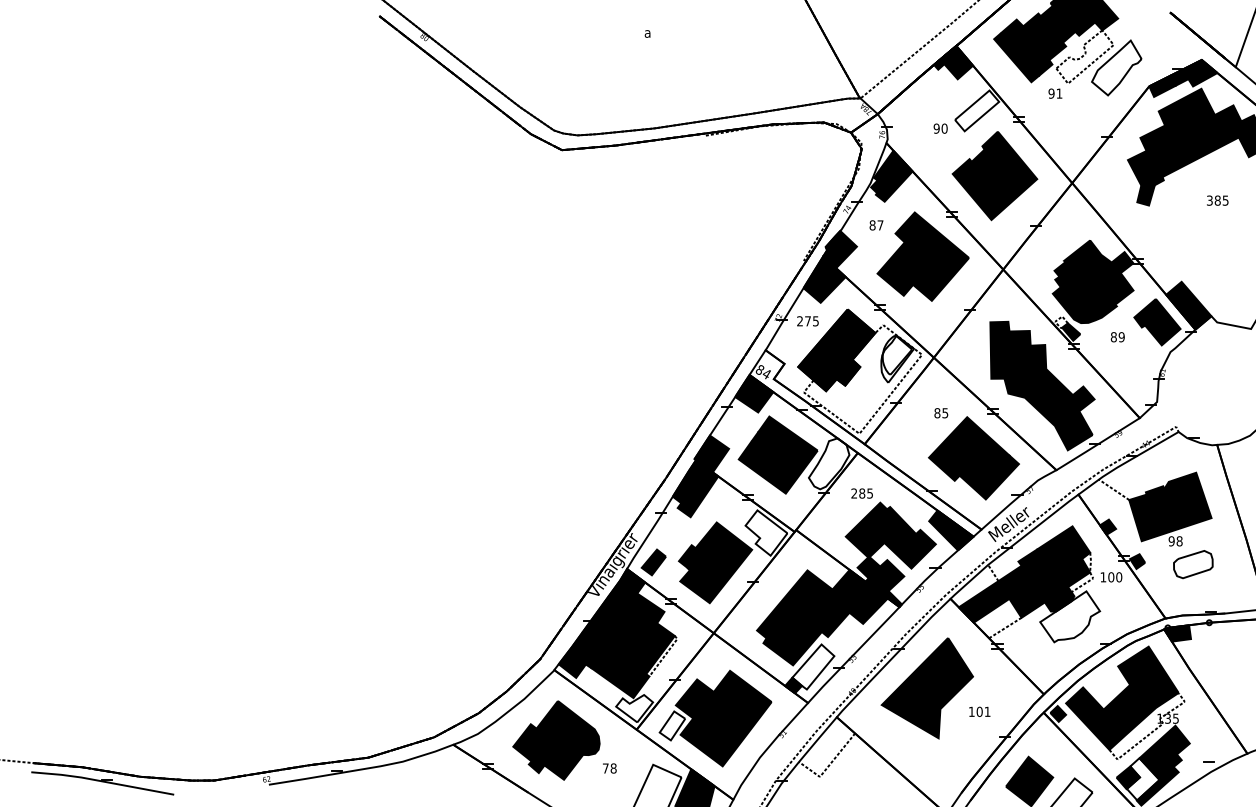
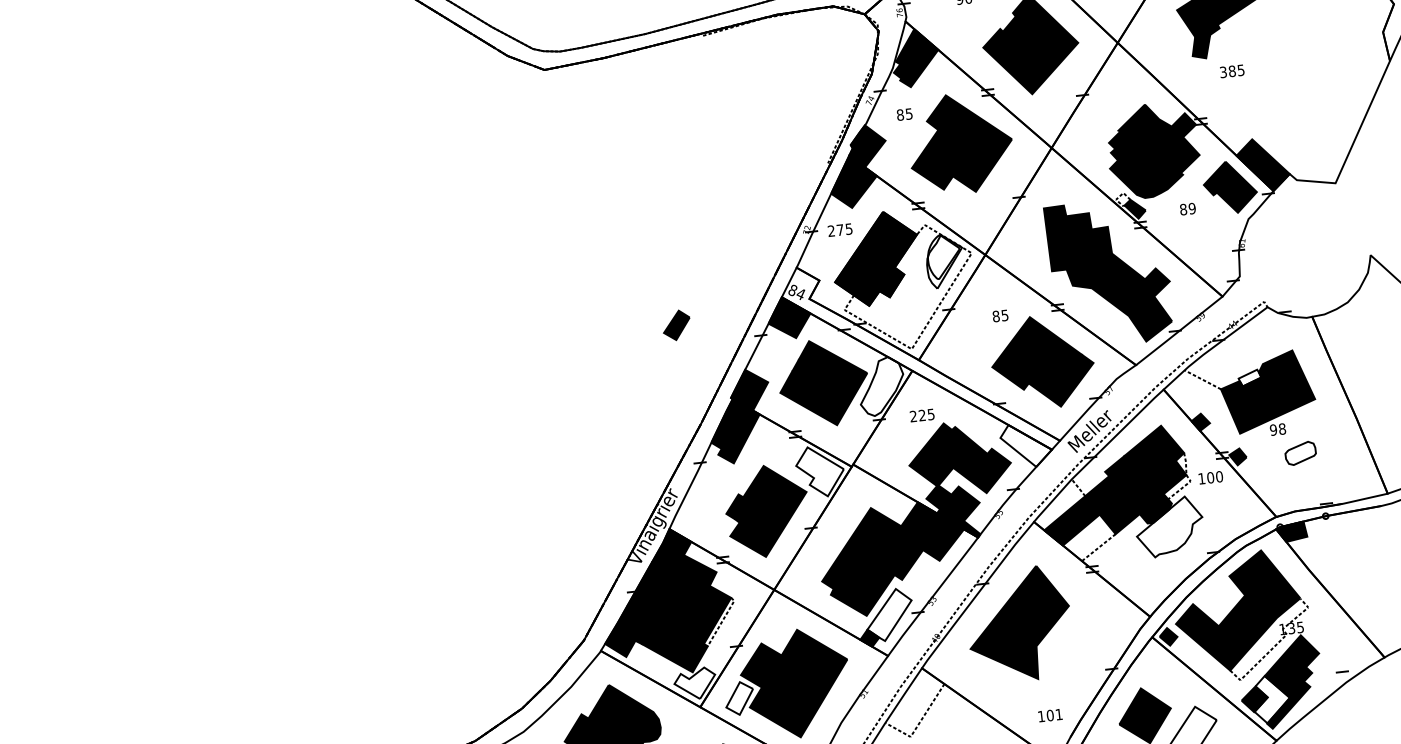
text: (1217, 200) -> (1231, 71), moved
text: (880, 225) -> (909, 114), 87 -> 85
fill: (1155, 492) -> (1249, 377), removed
text: (862, 493) -> (922, 415), 285 -> 225
fill: (951, 530) -> (1026, 445), removed
part: (653, 562) -> (676, 325), moved
part: (1193, 564) -> (1300, 453), size x0.7
text: (979, 711) -> (1050, 715), moved

